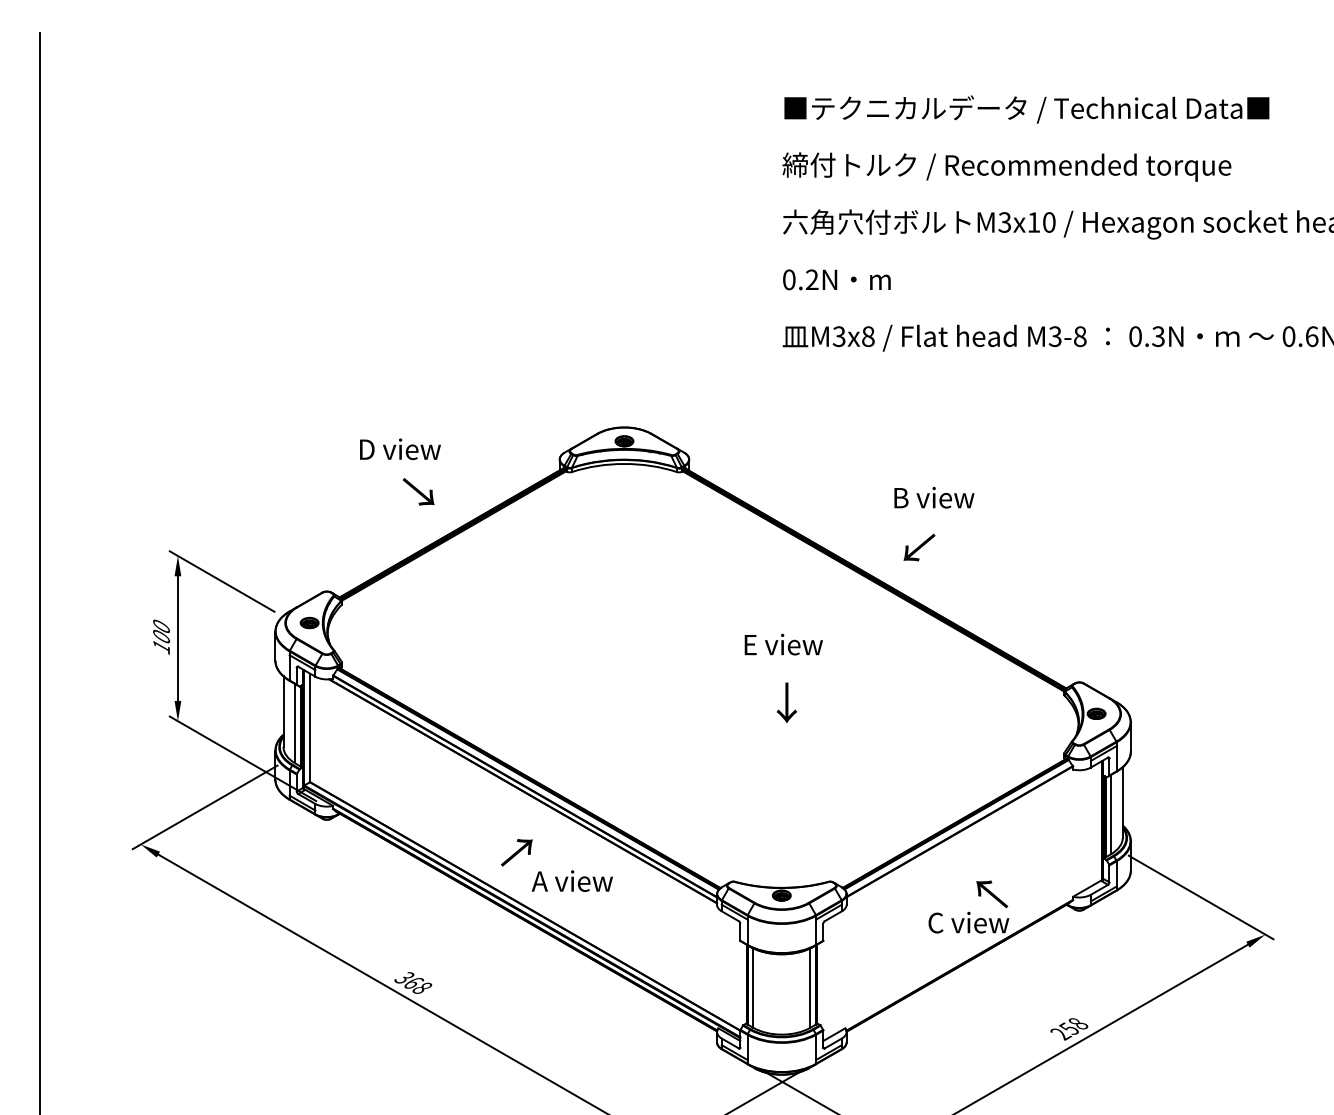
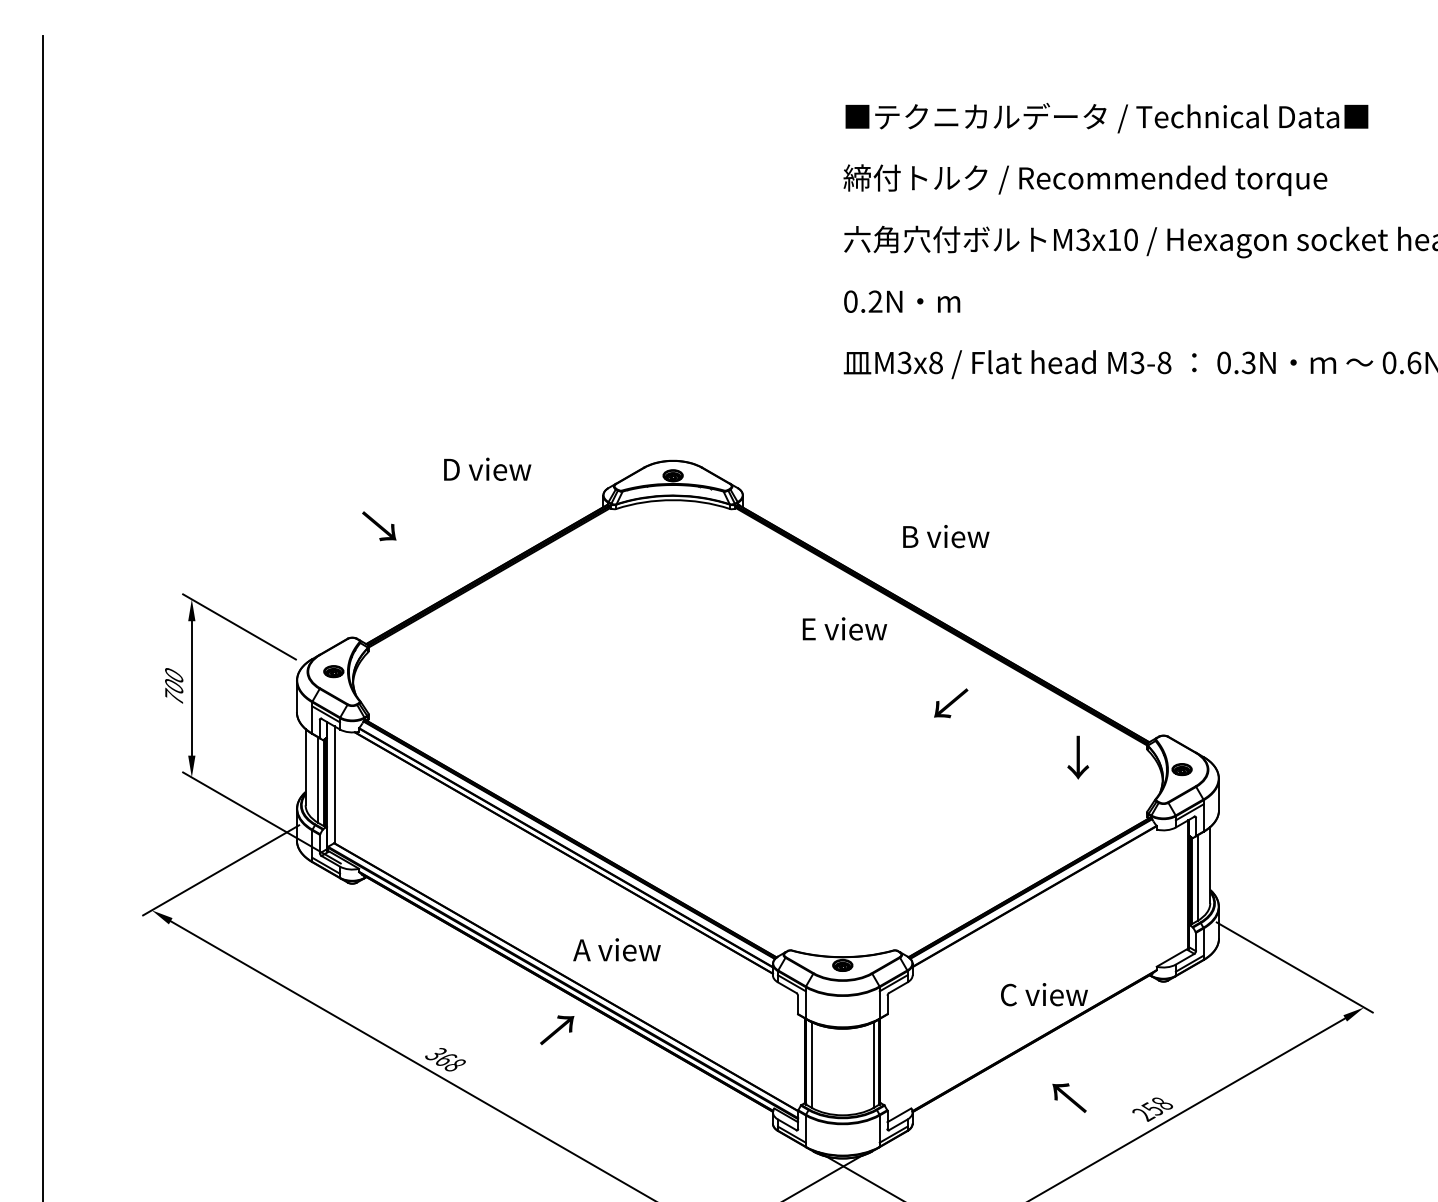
text: (400, 448) -> (487, 468), moved
text: (418, 492) -> (379, 526), moved
text: (934, 497) -> (946, 536), moved
text: (919, 547) -> (951, 703), moved
text: (783, 644) -> (844, 628), moved
text: (161, 646) -> (174, 696), 100 -> 700
text: (787, 702) -> (1078, 757), moved
text: (517, 852) -> (557, 1030), moved
text: (992, 893) -> (1069, 1097), moved

